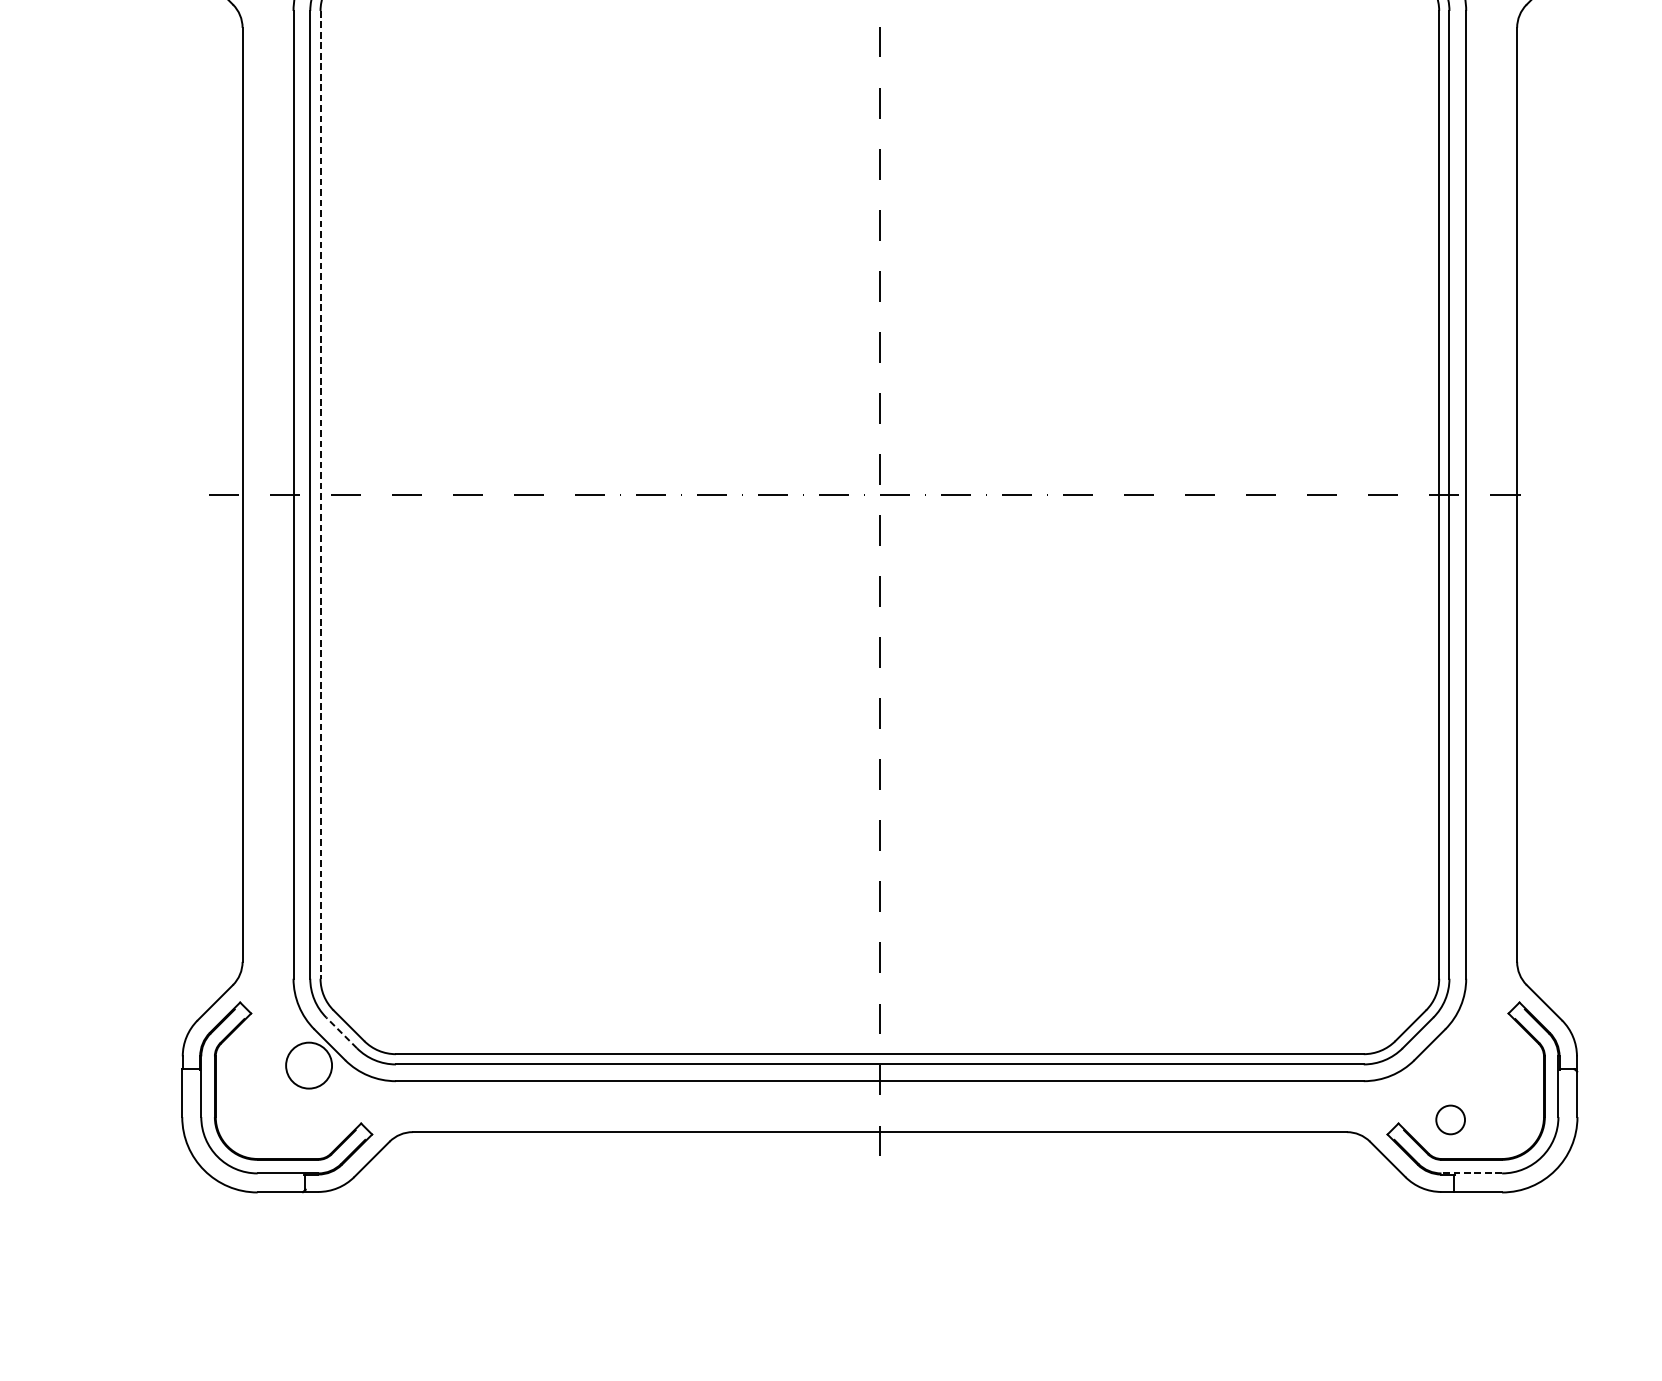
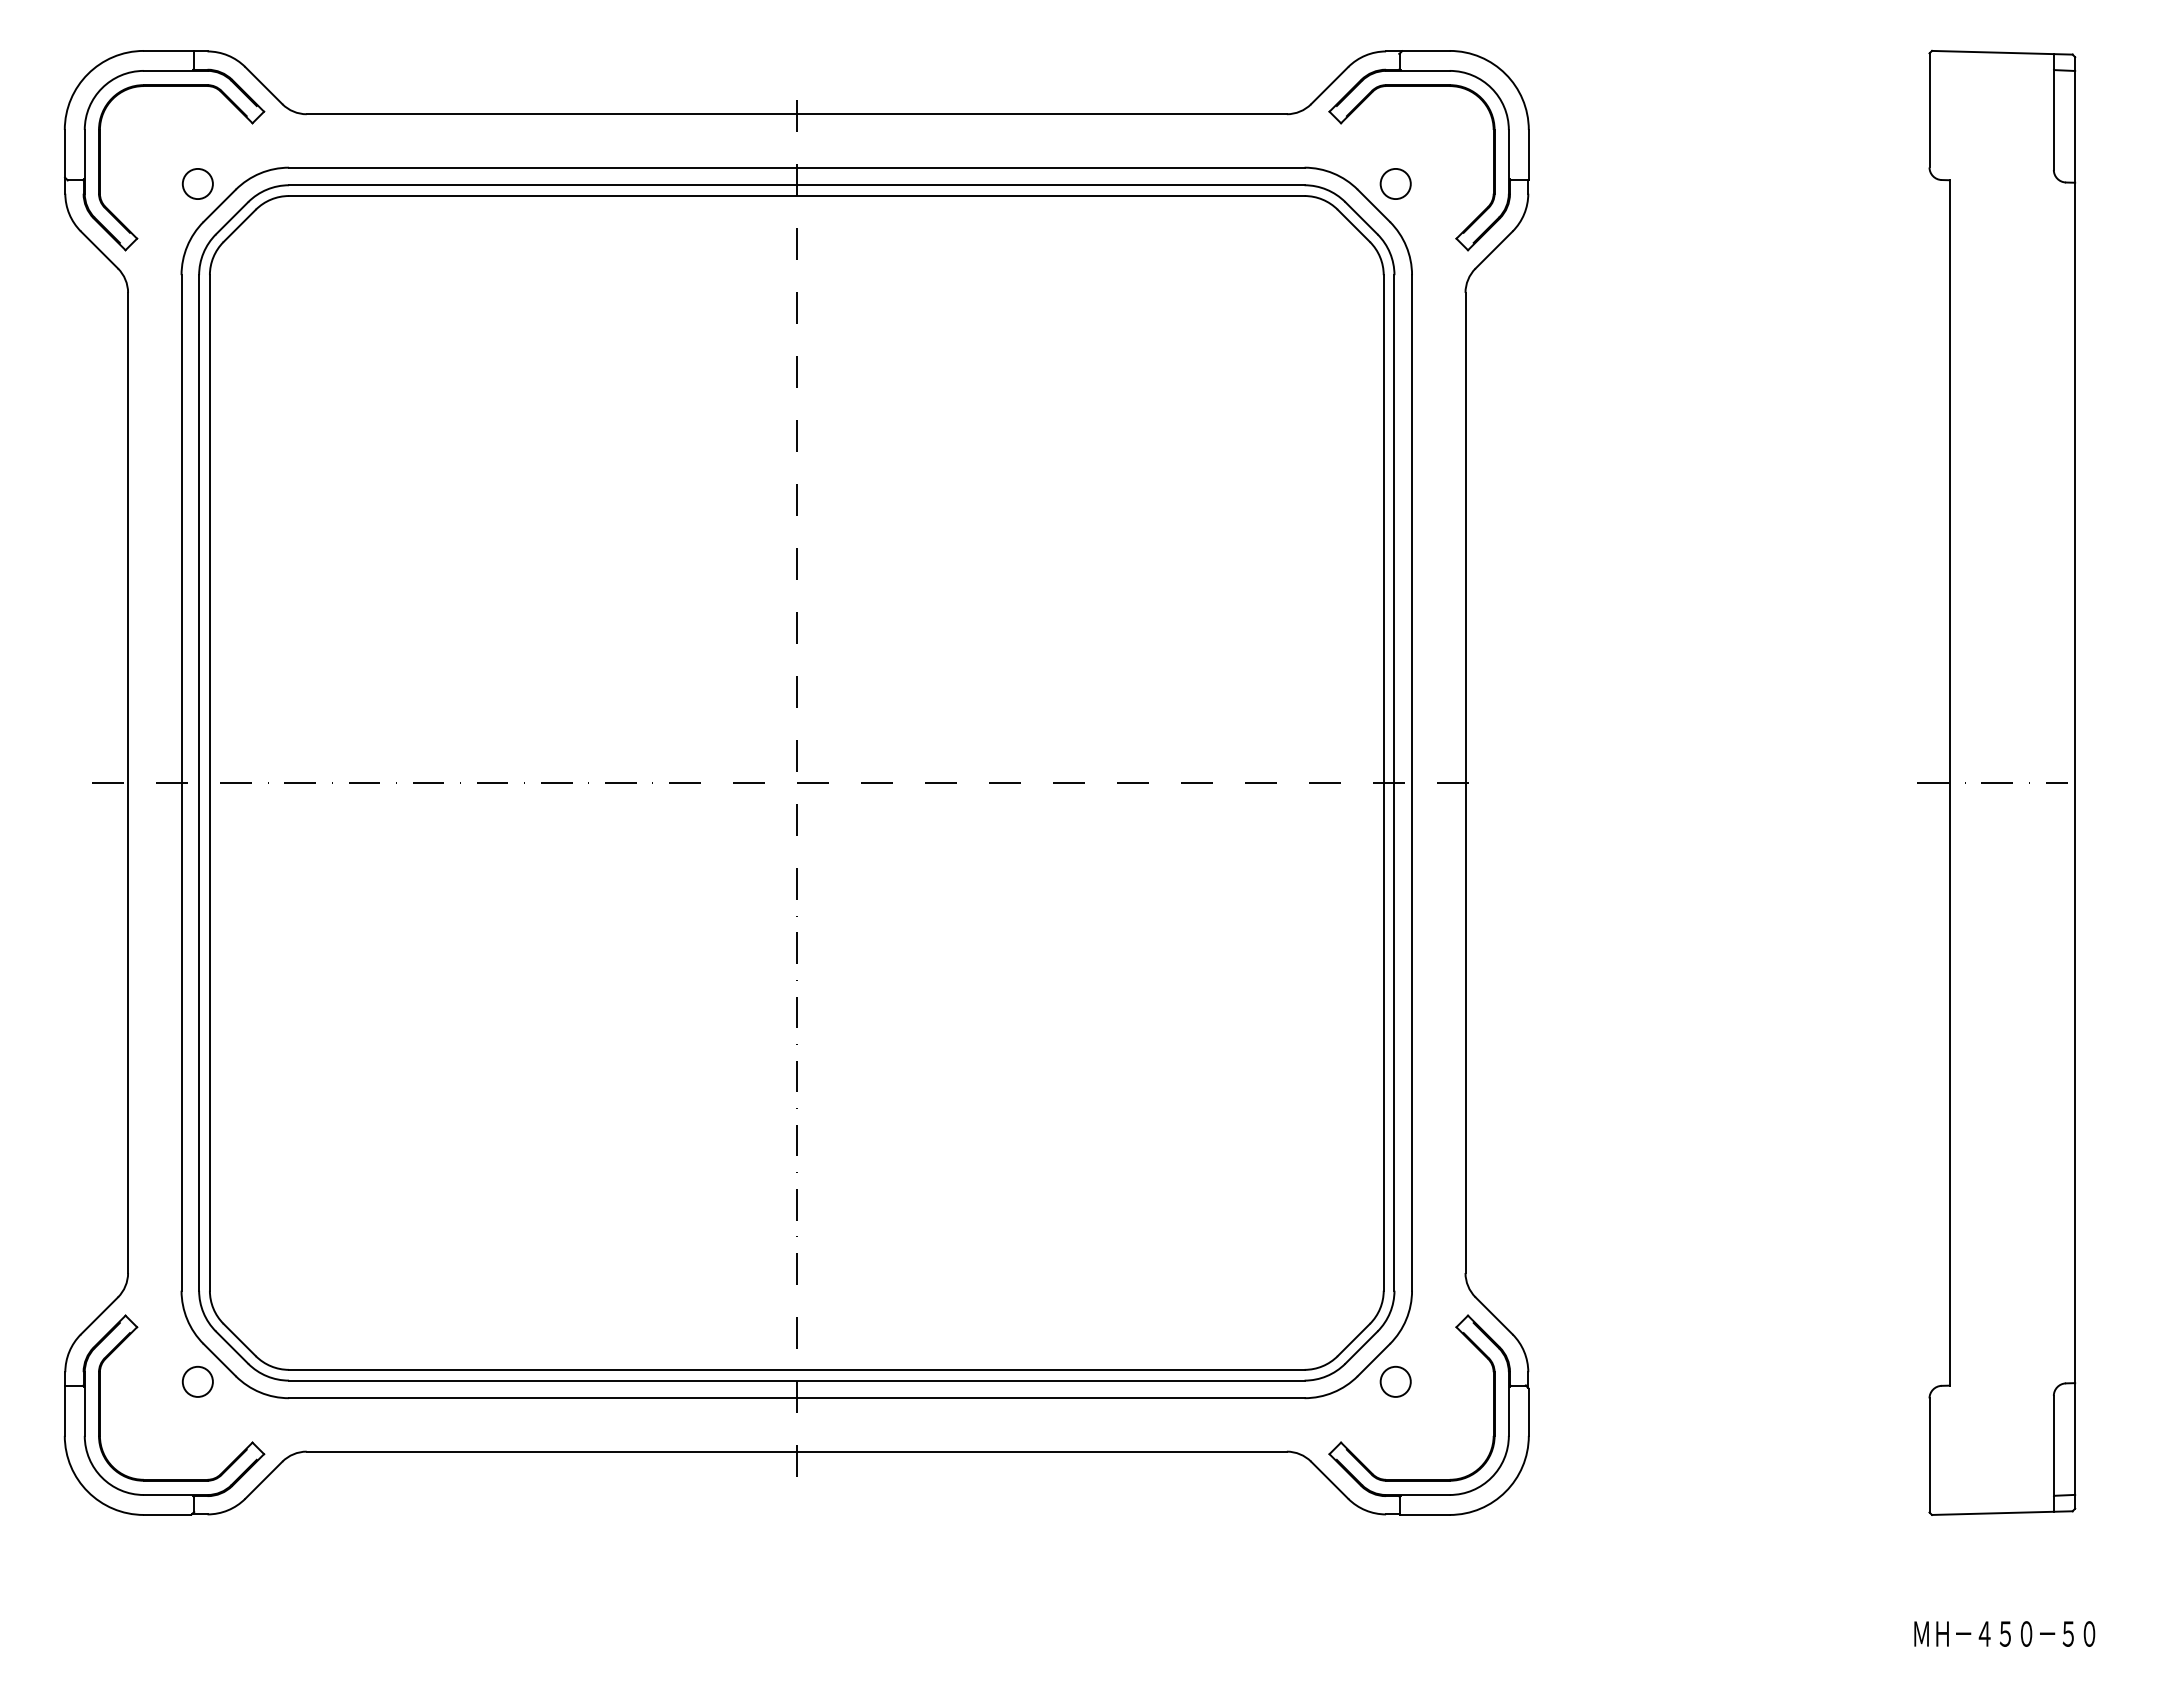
line: (320, 494) -> (209, 782), dashed -> solid
line: (342, 1032) -> (232, 1347), dashed -> solid
circle: (308, 1065) -> (197, 1381), size x0.62
circle: (1450, 1119) -> (1395, 1381), moved
line: (1471, 1172) -> (1417, 1494), dashed -> solid

